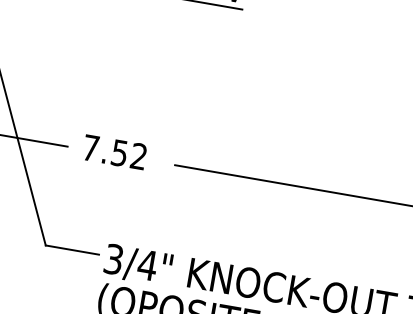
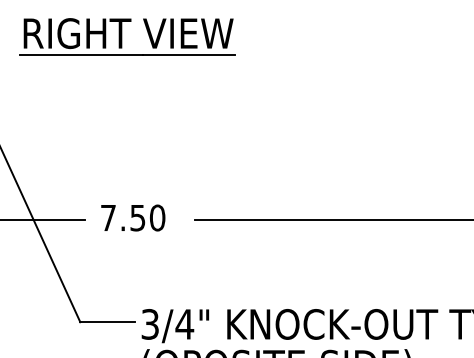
text: (139, 155) -> (157, 217), 7.52 -> 7.50

